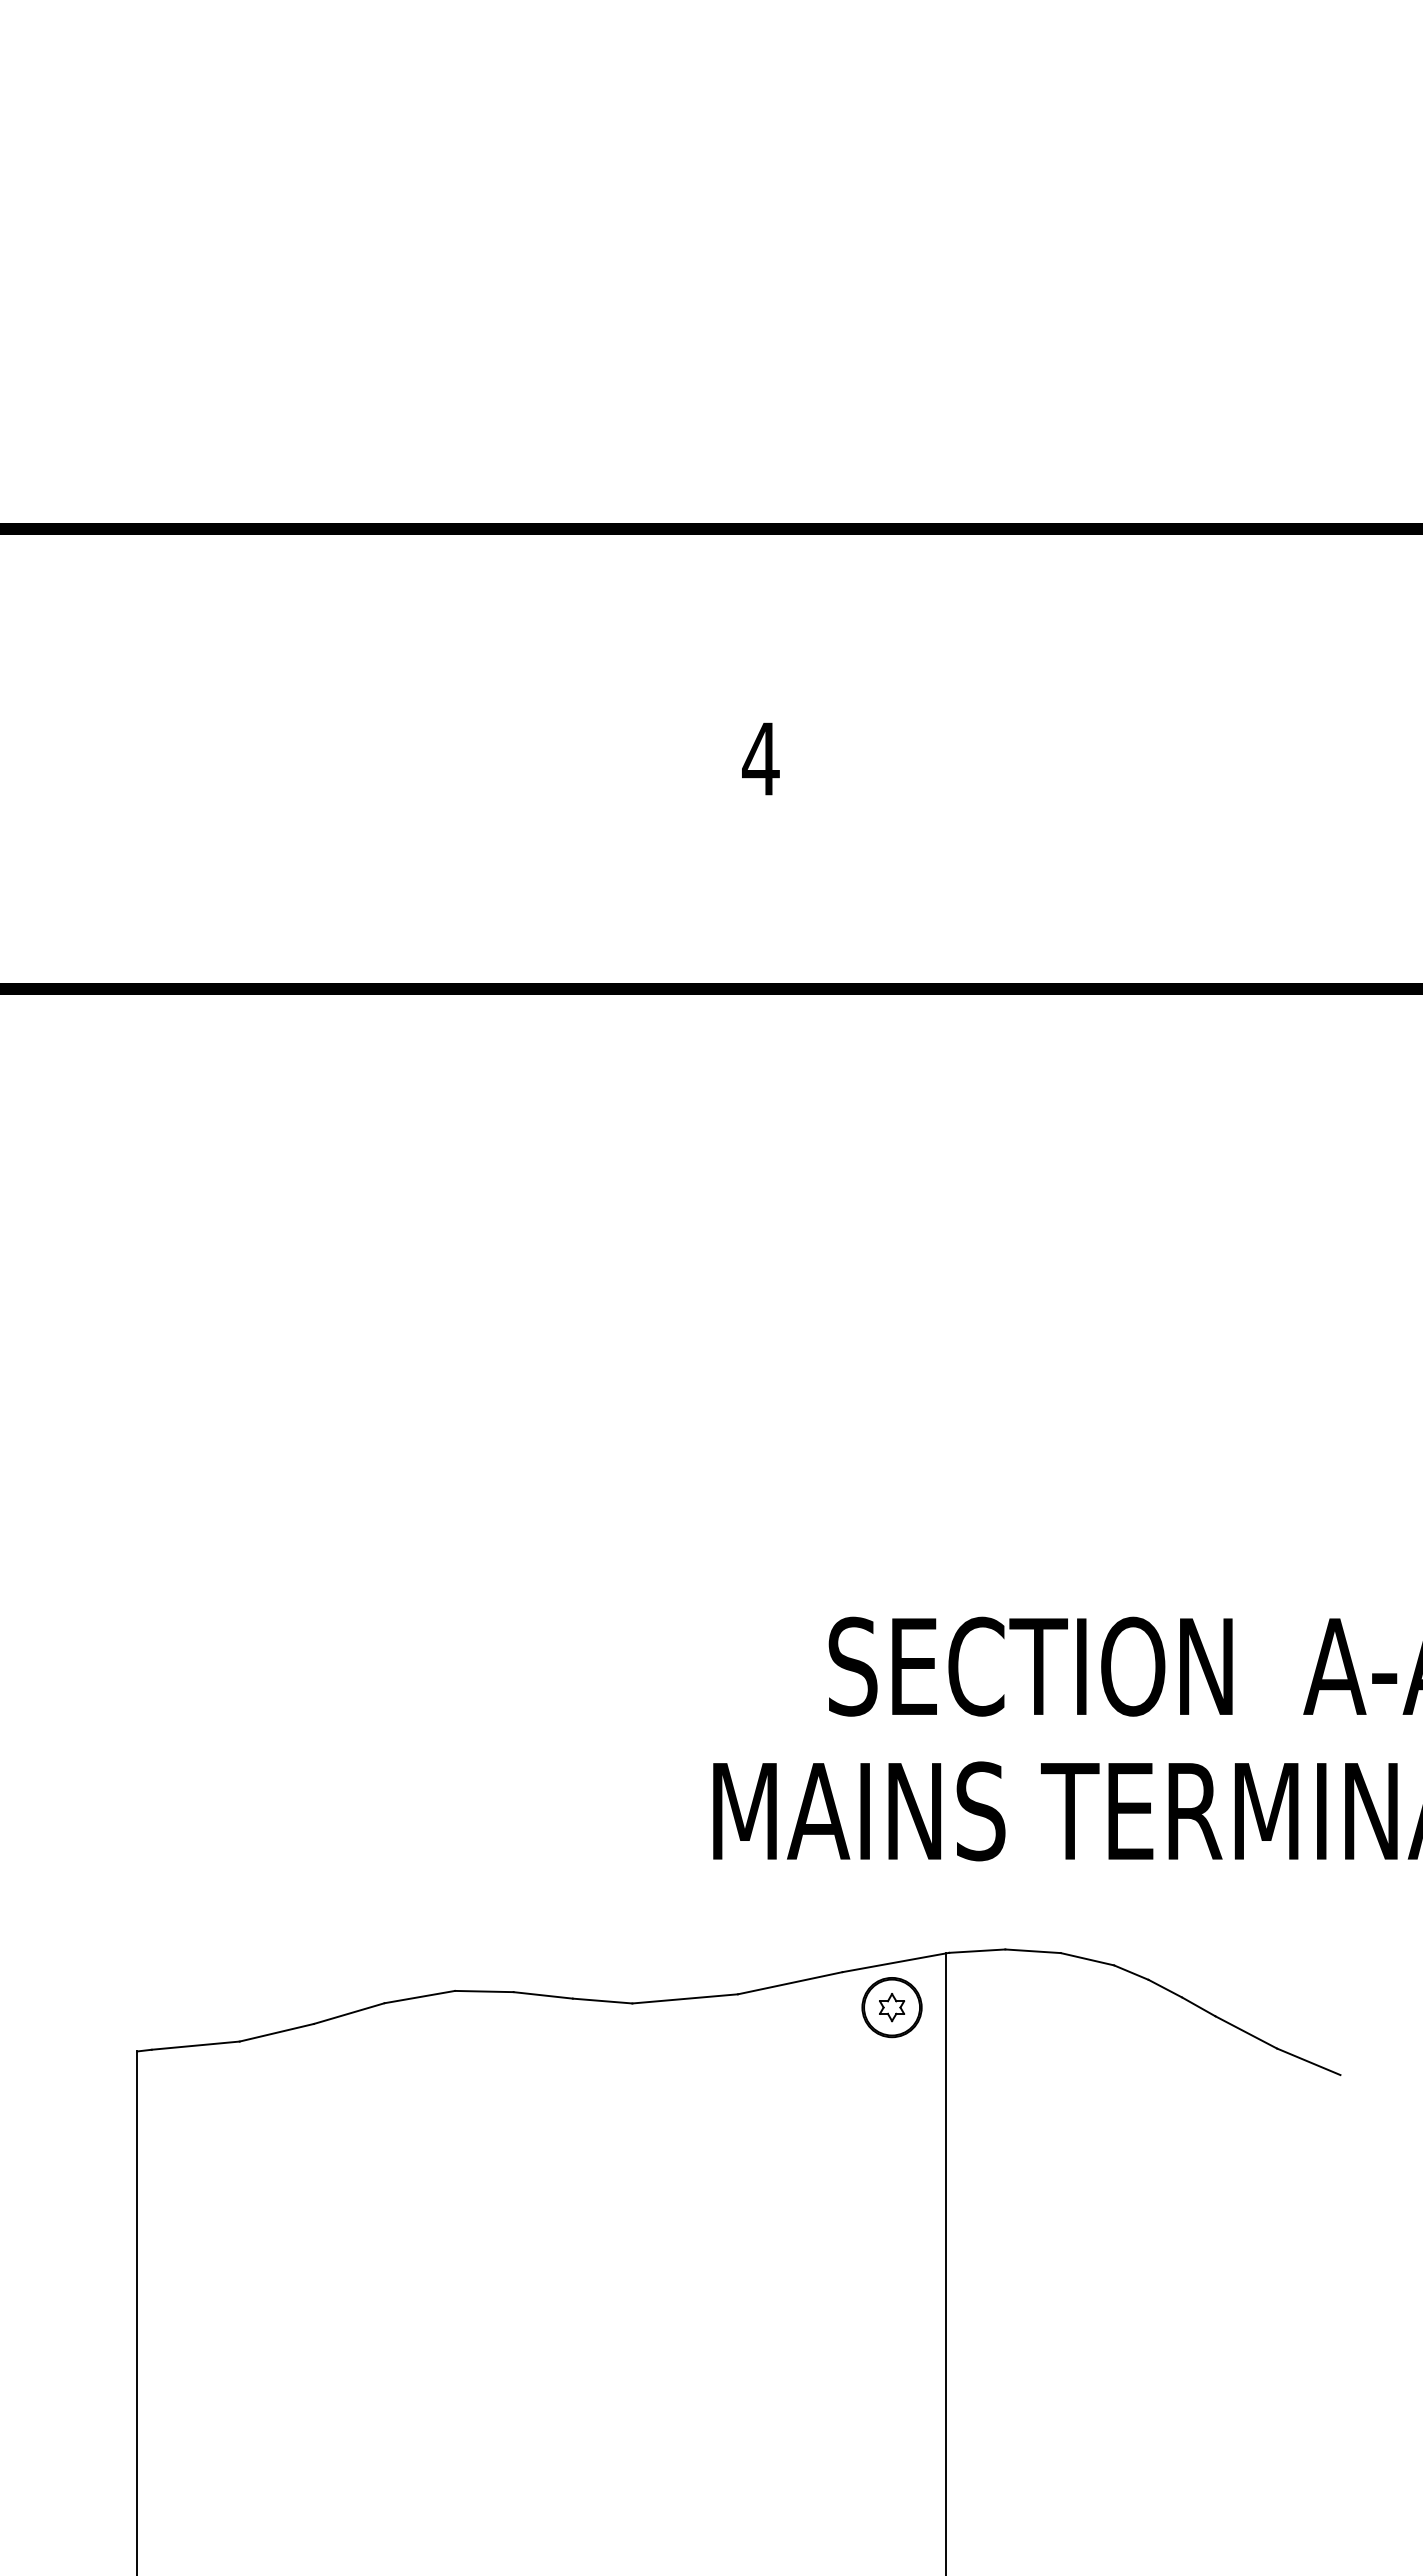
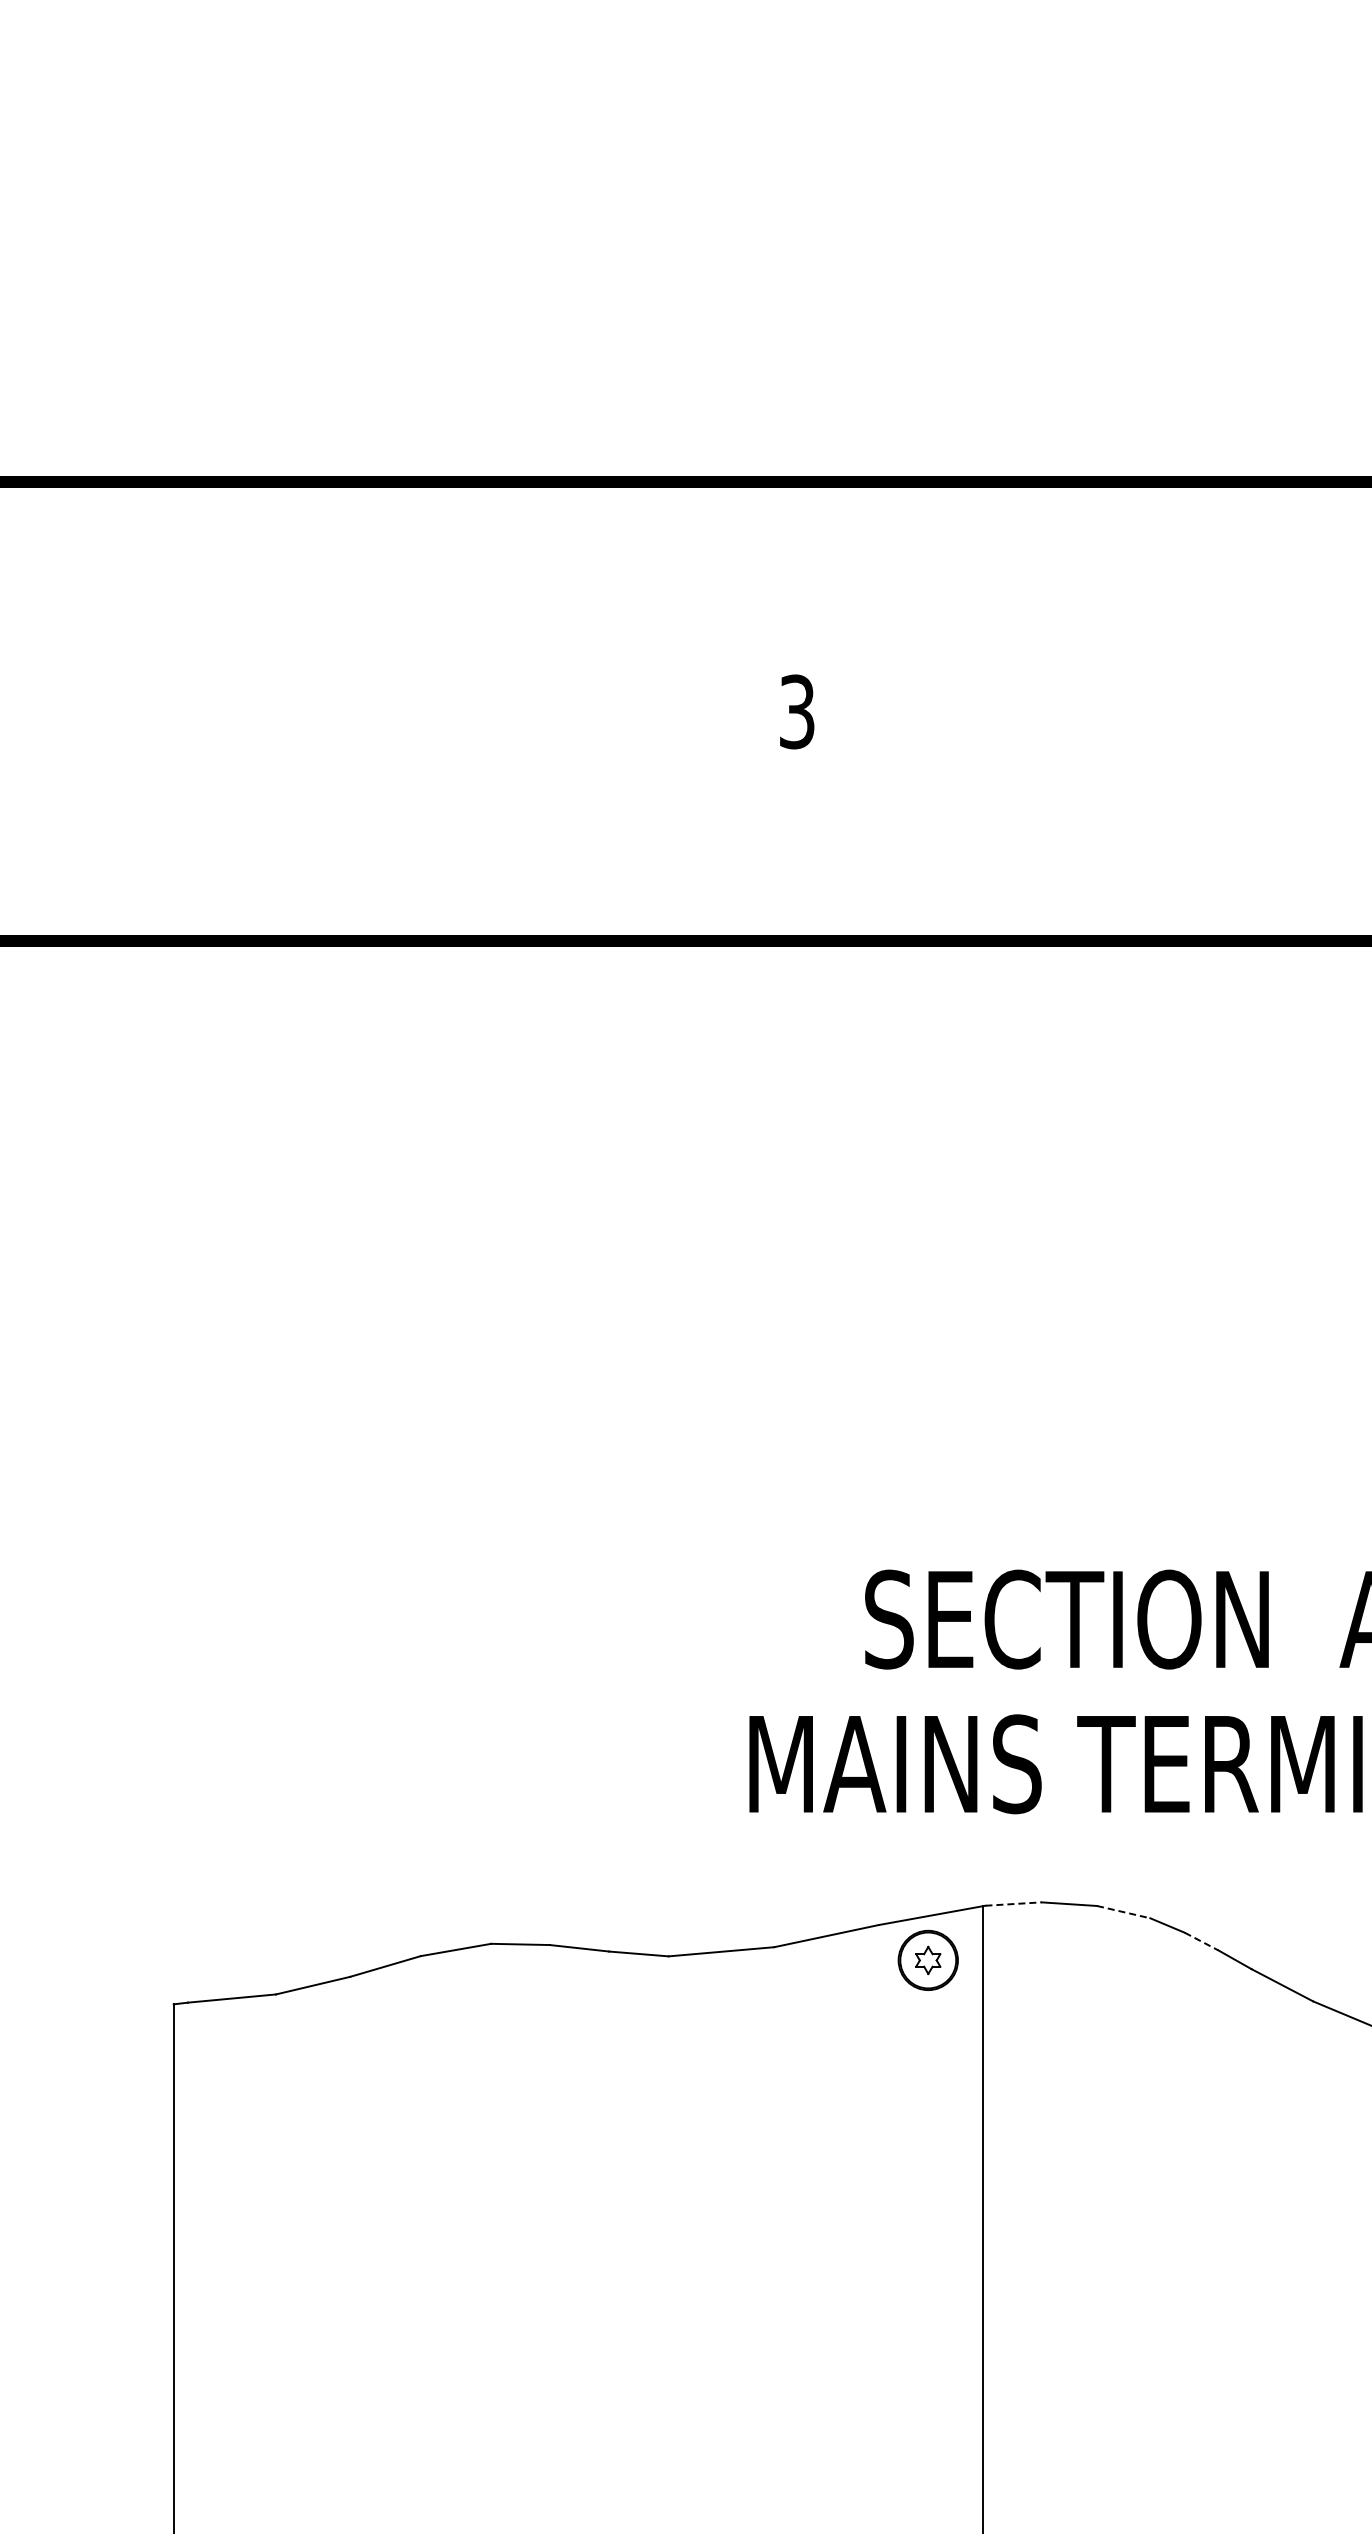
text: (760, 758) -> (796, 711), 4 -> 3
line: (977, 1951) -> (1013, 1904), solid -> dashed
line: (1087, 1959) -> (1123, 1912), solid -> dashed
line: (1165, 1988) -> (1201, 1941), solid -> dashed

